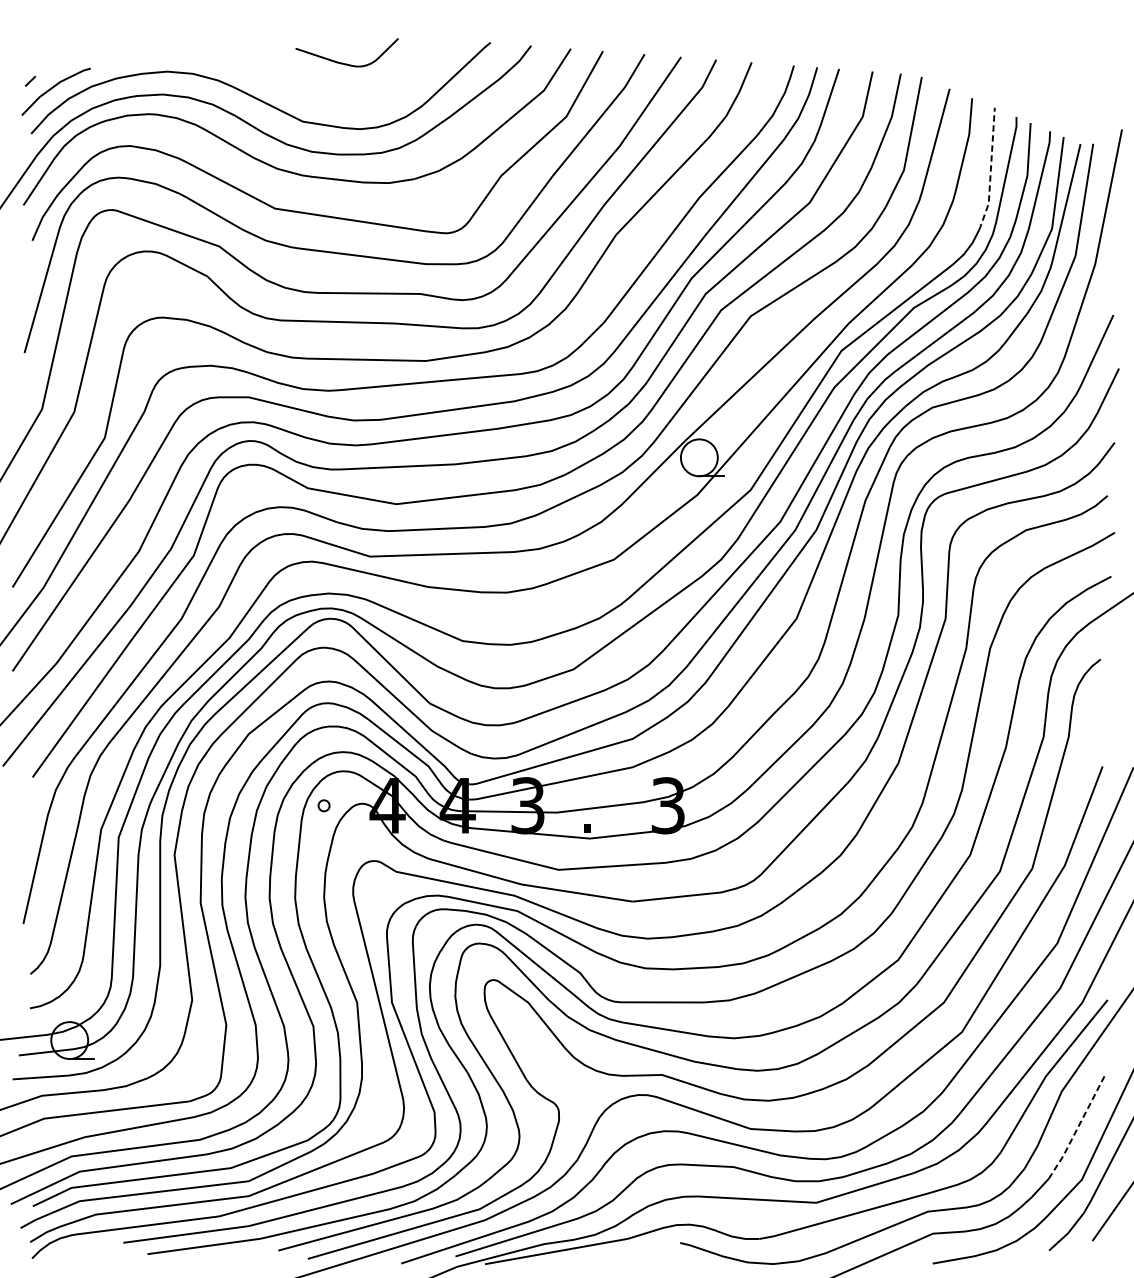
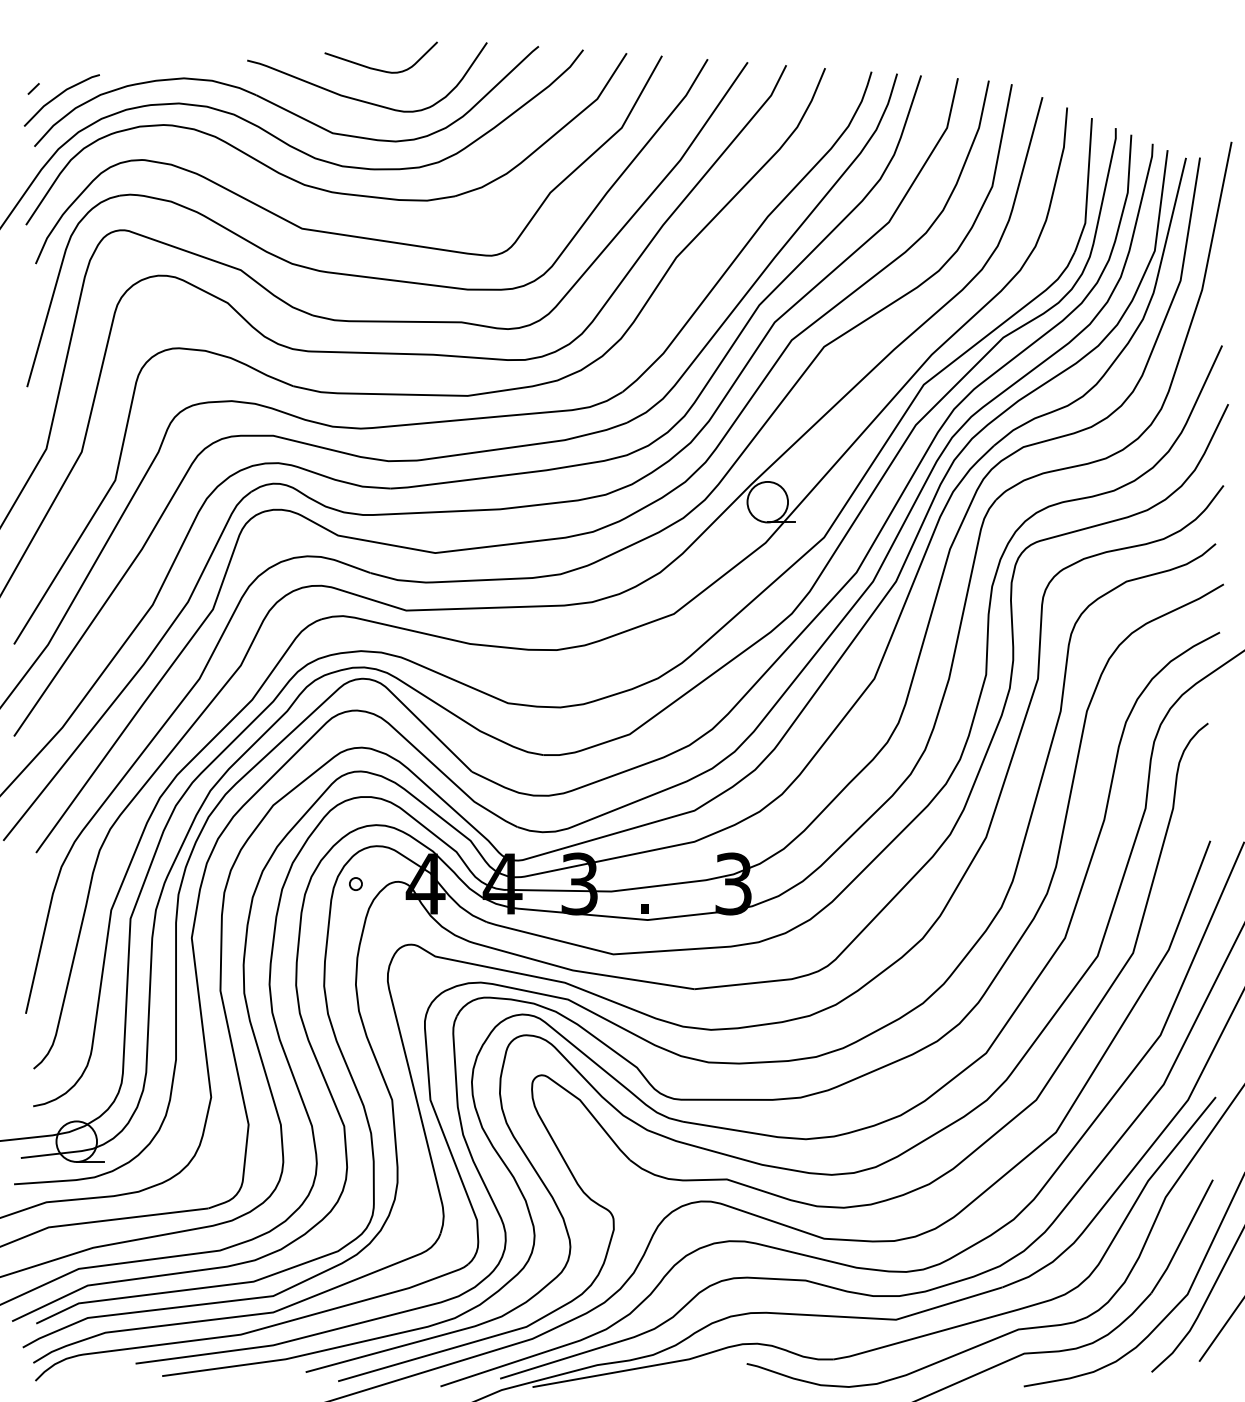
curve: (328, 90) -> (360, 99), added
line: (990, 171) -> (1087, 187), dashed -> solid
line: (1077, 1127) -> (1182, 1237), dashed -> solid

